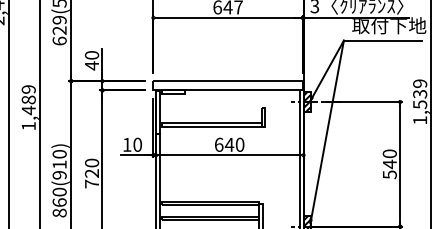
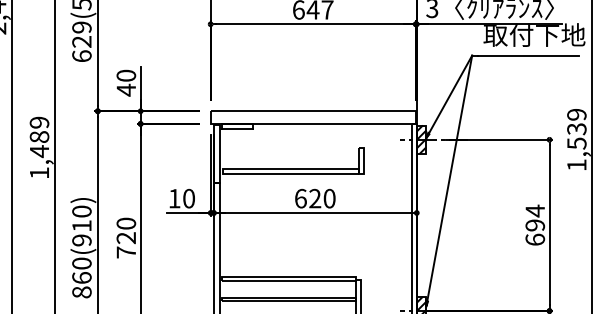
text: (229, 144) -> (315, 198), 640 -> 620
text: (389, 164) -> (534, 225), 540 -> 694

